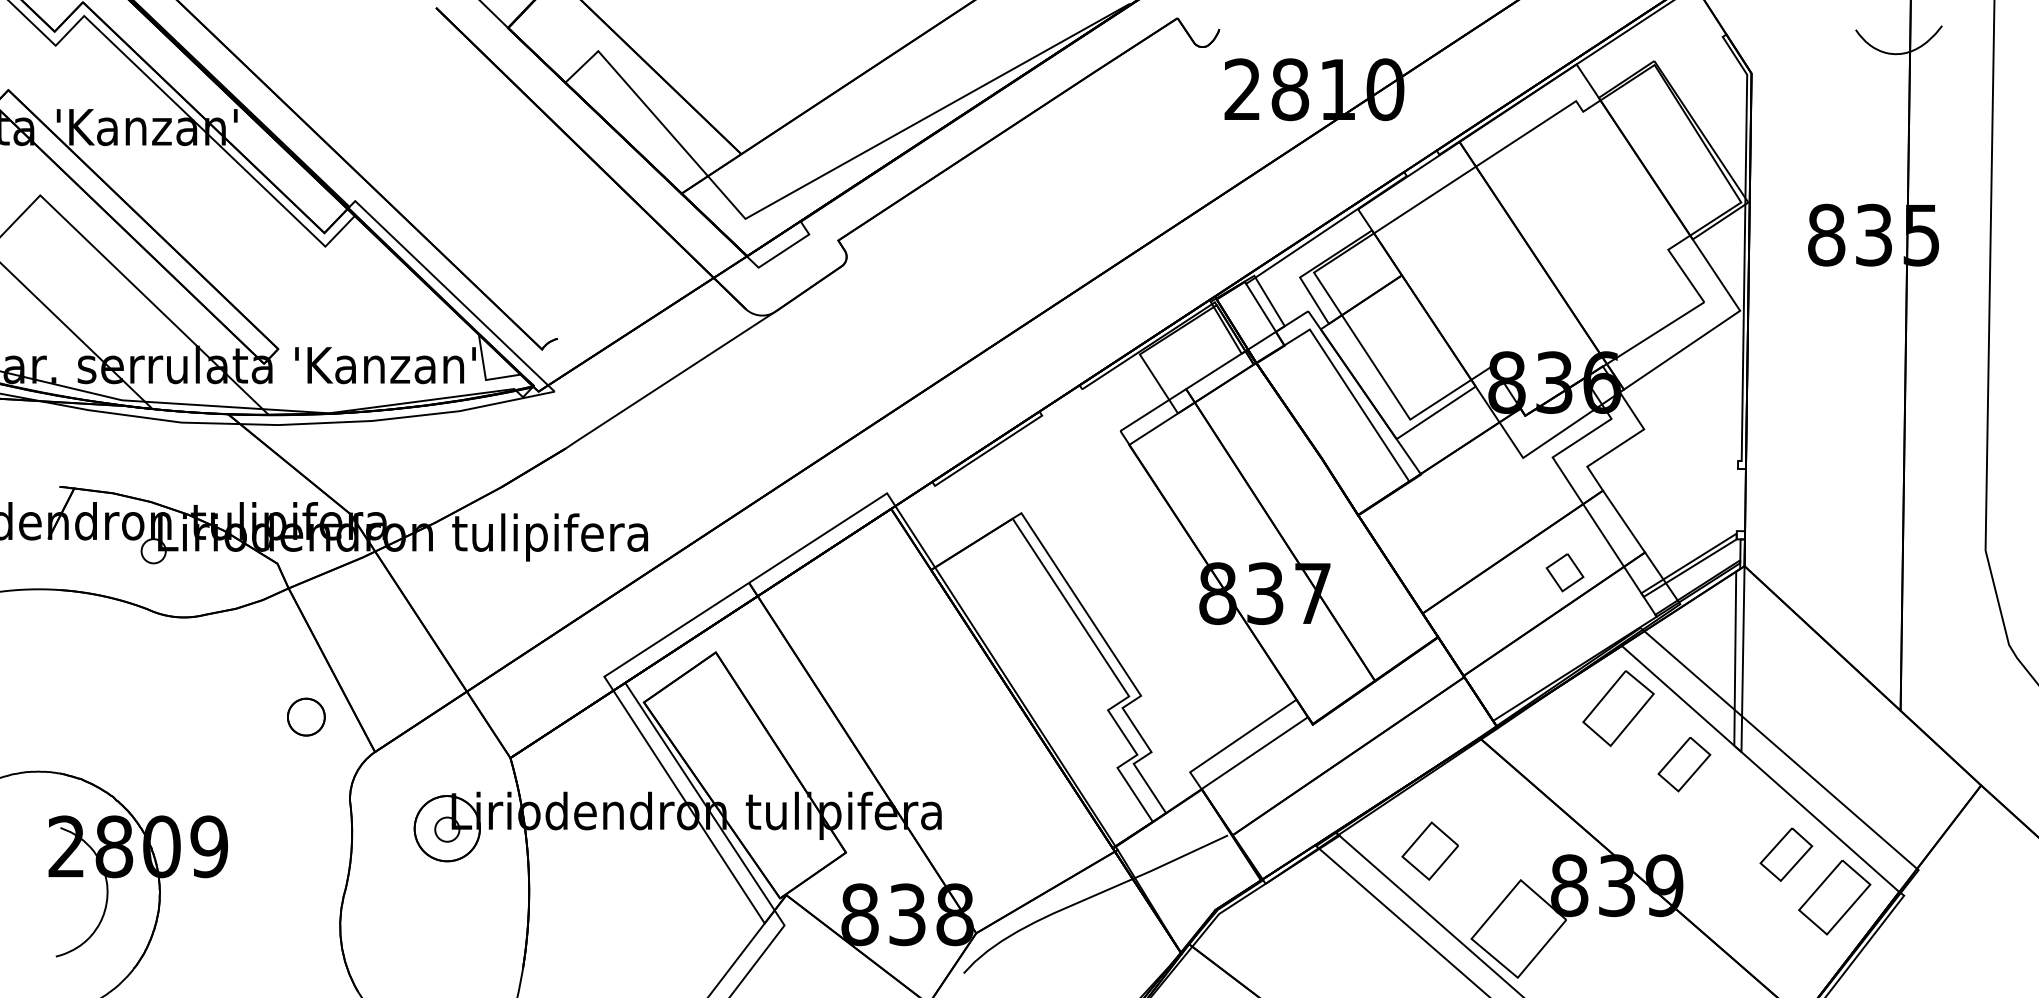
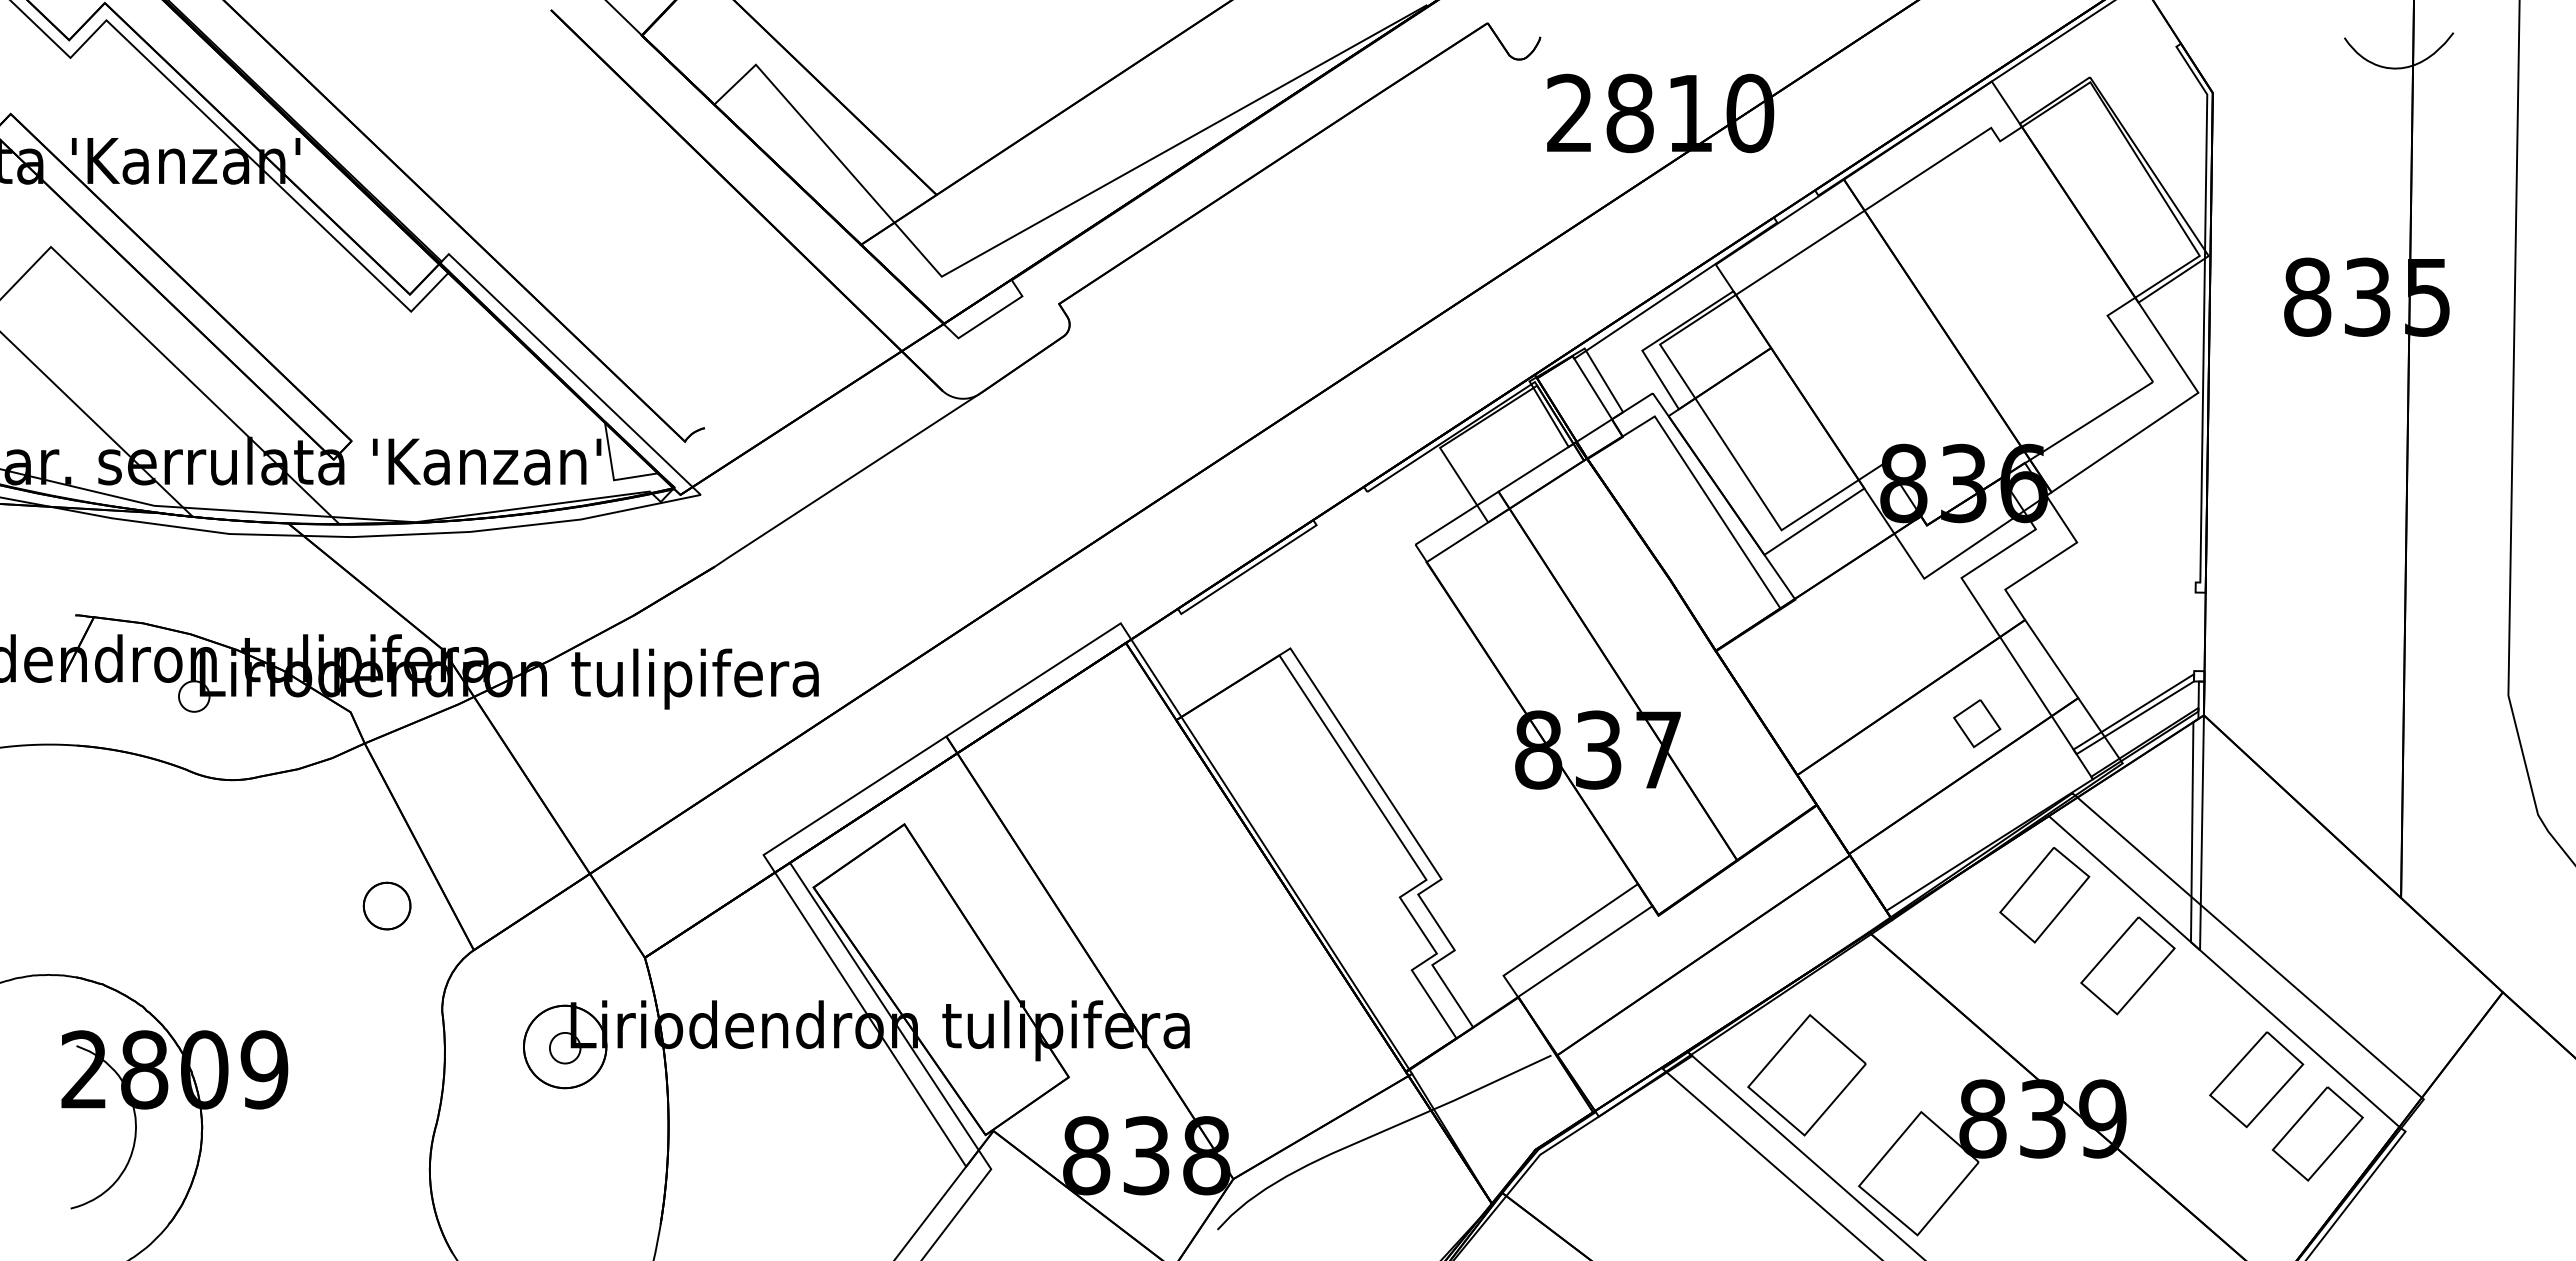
part: (1684, 764) -> (2127, 965), size x1.43
part: (1429, 851) -> (1806, 1075), size x1.67
part: (1786, 854) -> (2256, 1079), size x1.43

